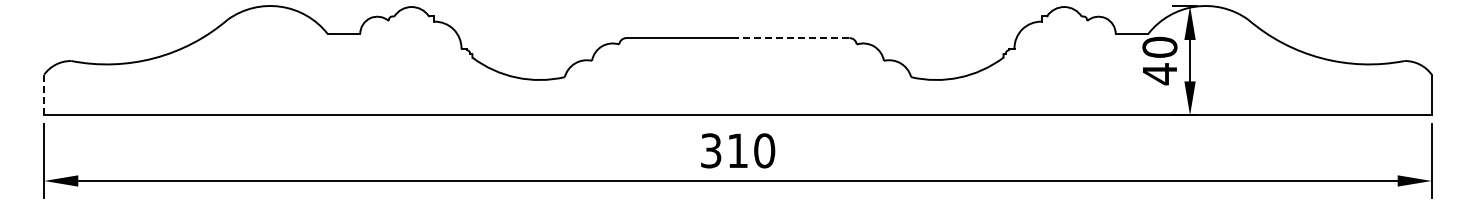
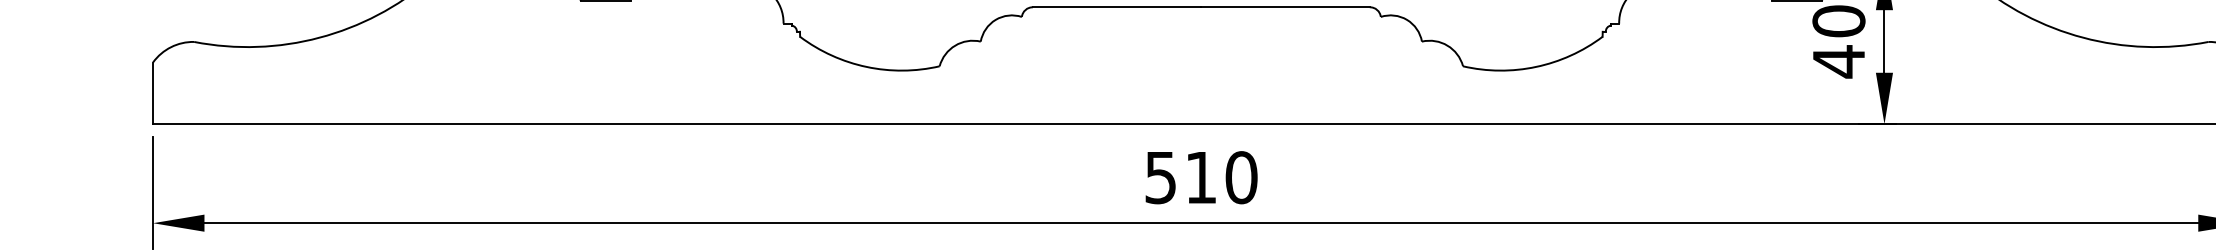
line: (793, 38) -> (1285, 7), dashed -> solid
line: (44, 94) -> (153, 92), dashed -> solid
text: (711, 150) -> (1161, 177), 310 -> 510

